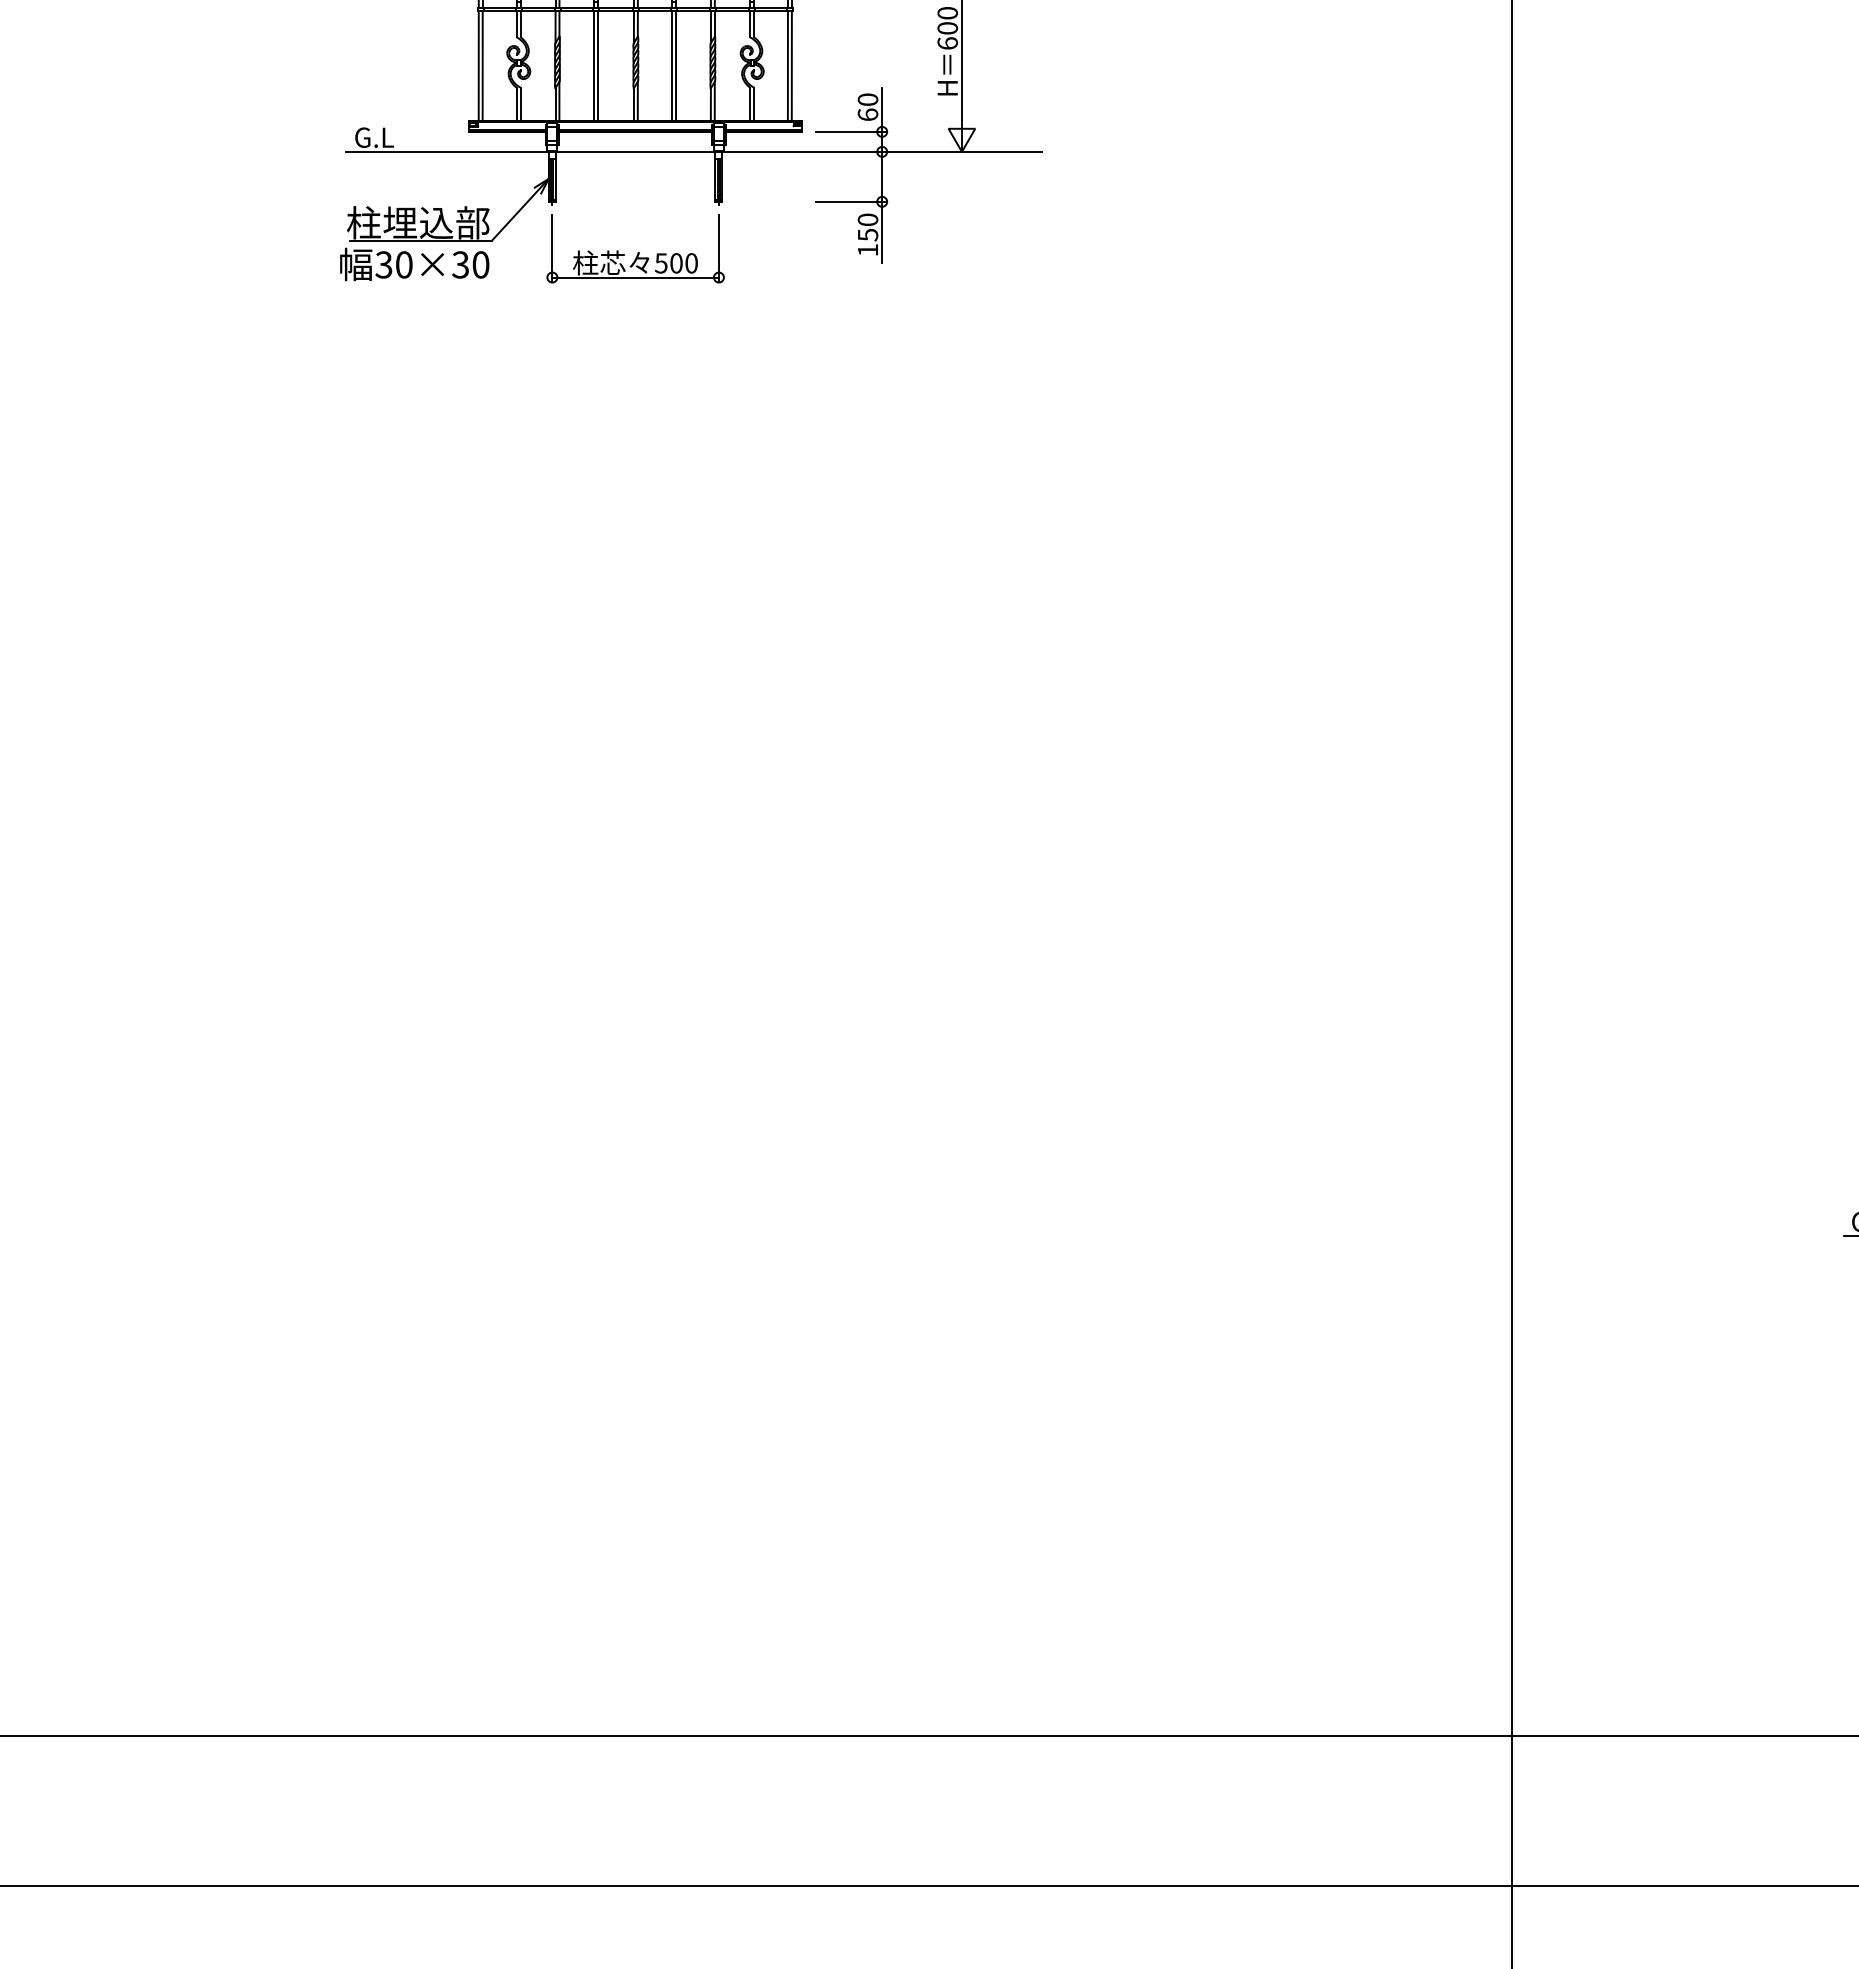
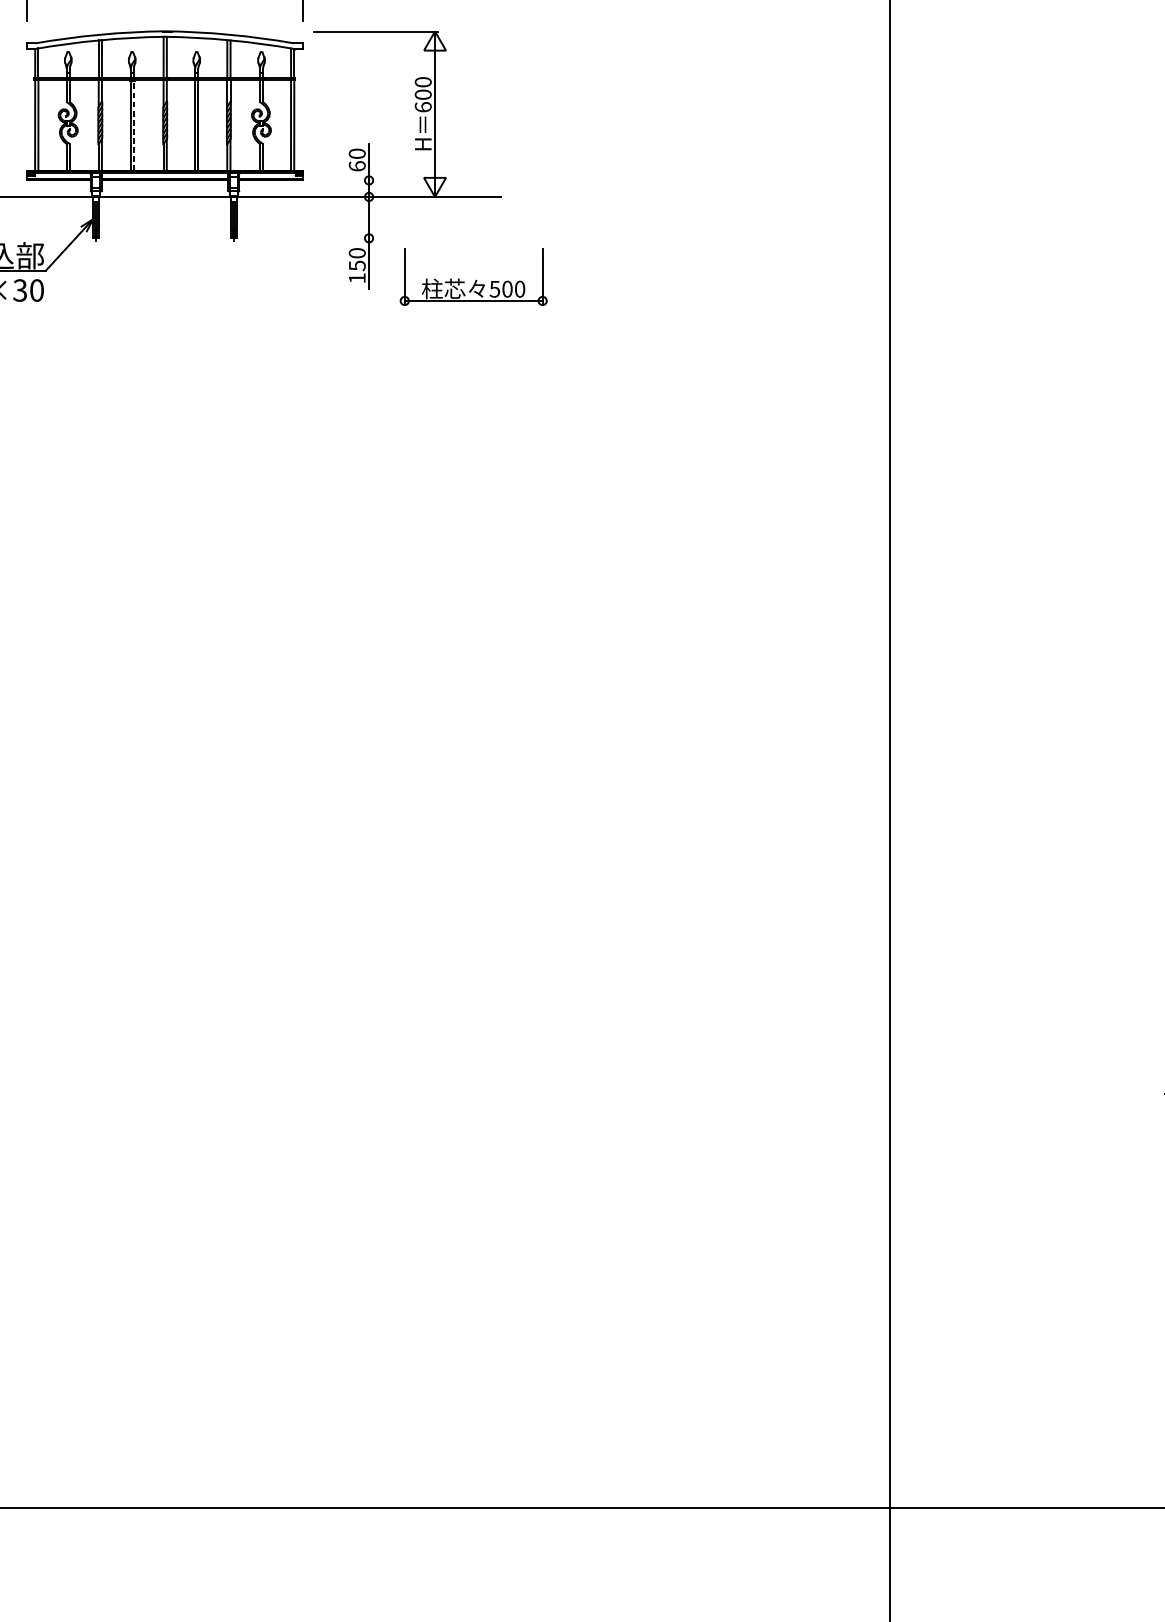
line: (598, 65) -> (134, 125), solid -> dashed
line: (850, 131) -> (342, 180), removed
line: (850, 201) -> (342, 238), removed
part: (635, 248) -> (473, 276), moved

